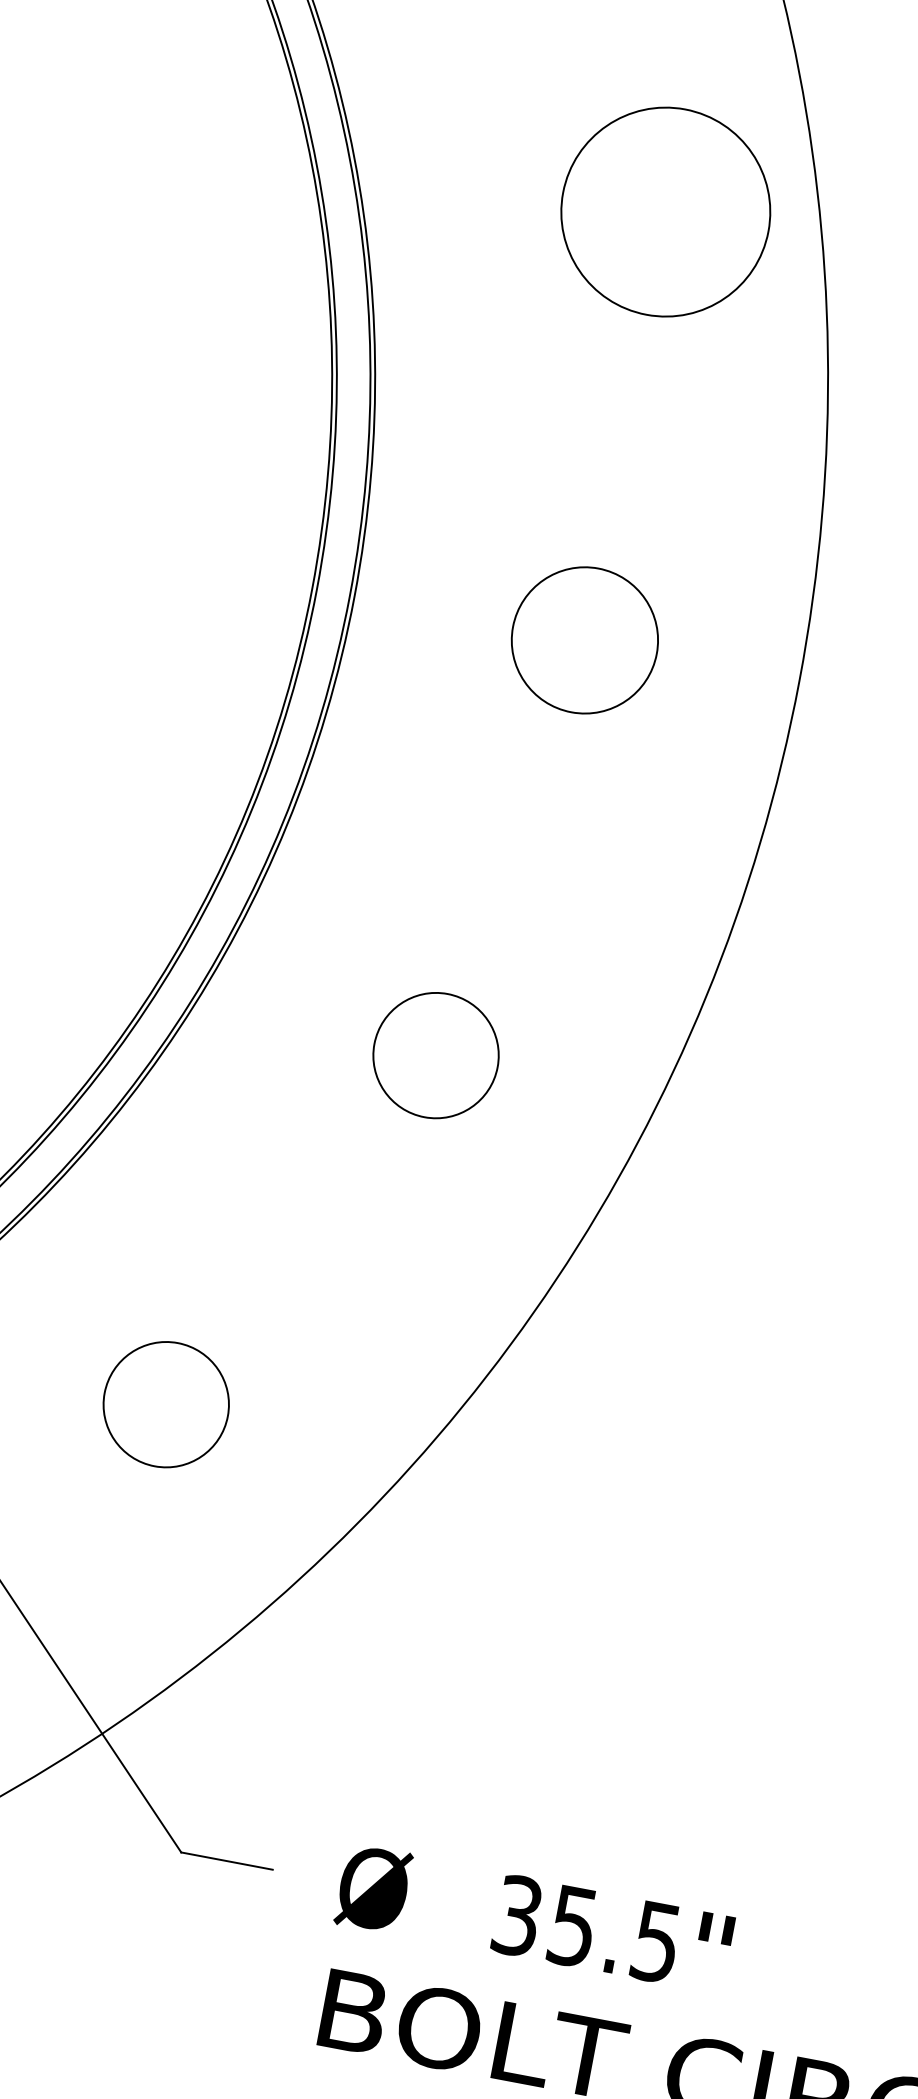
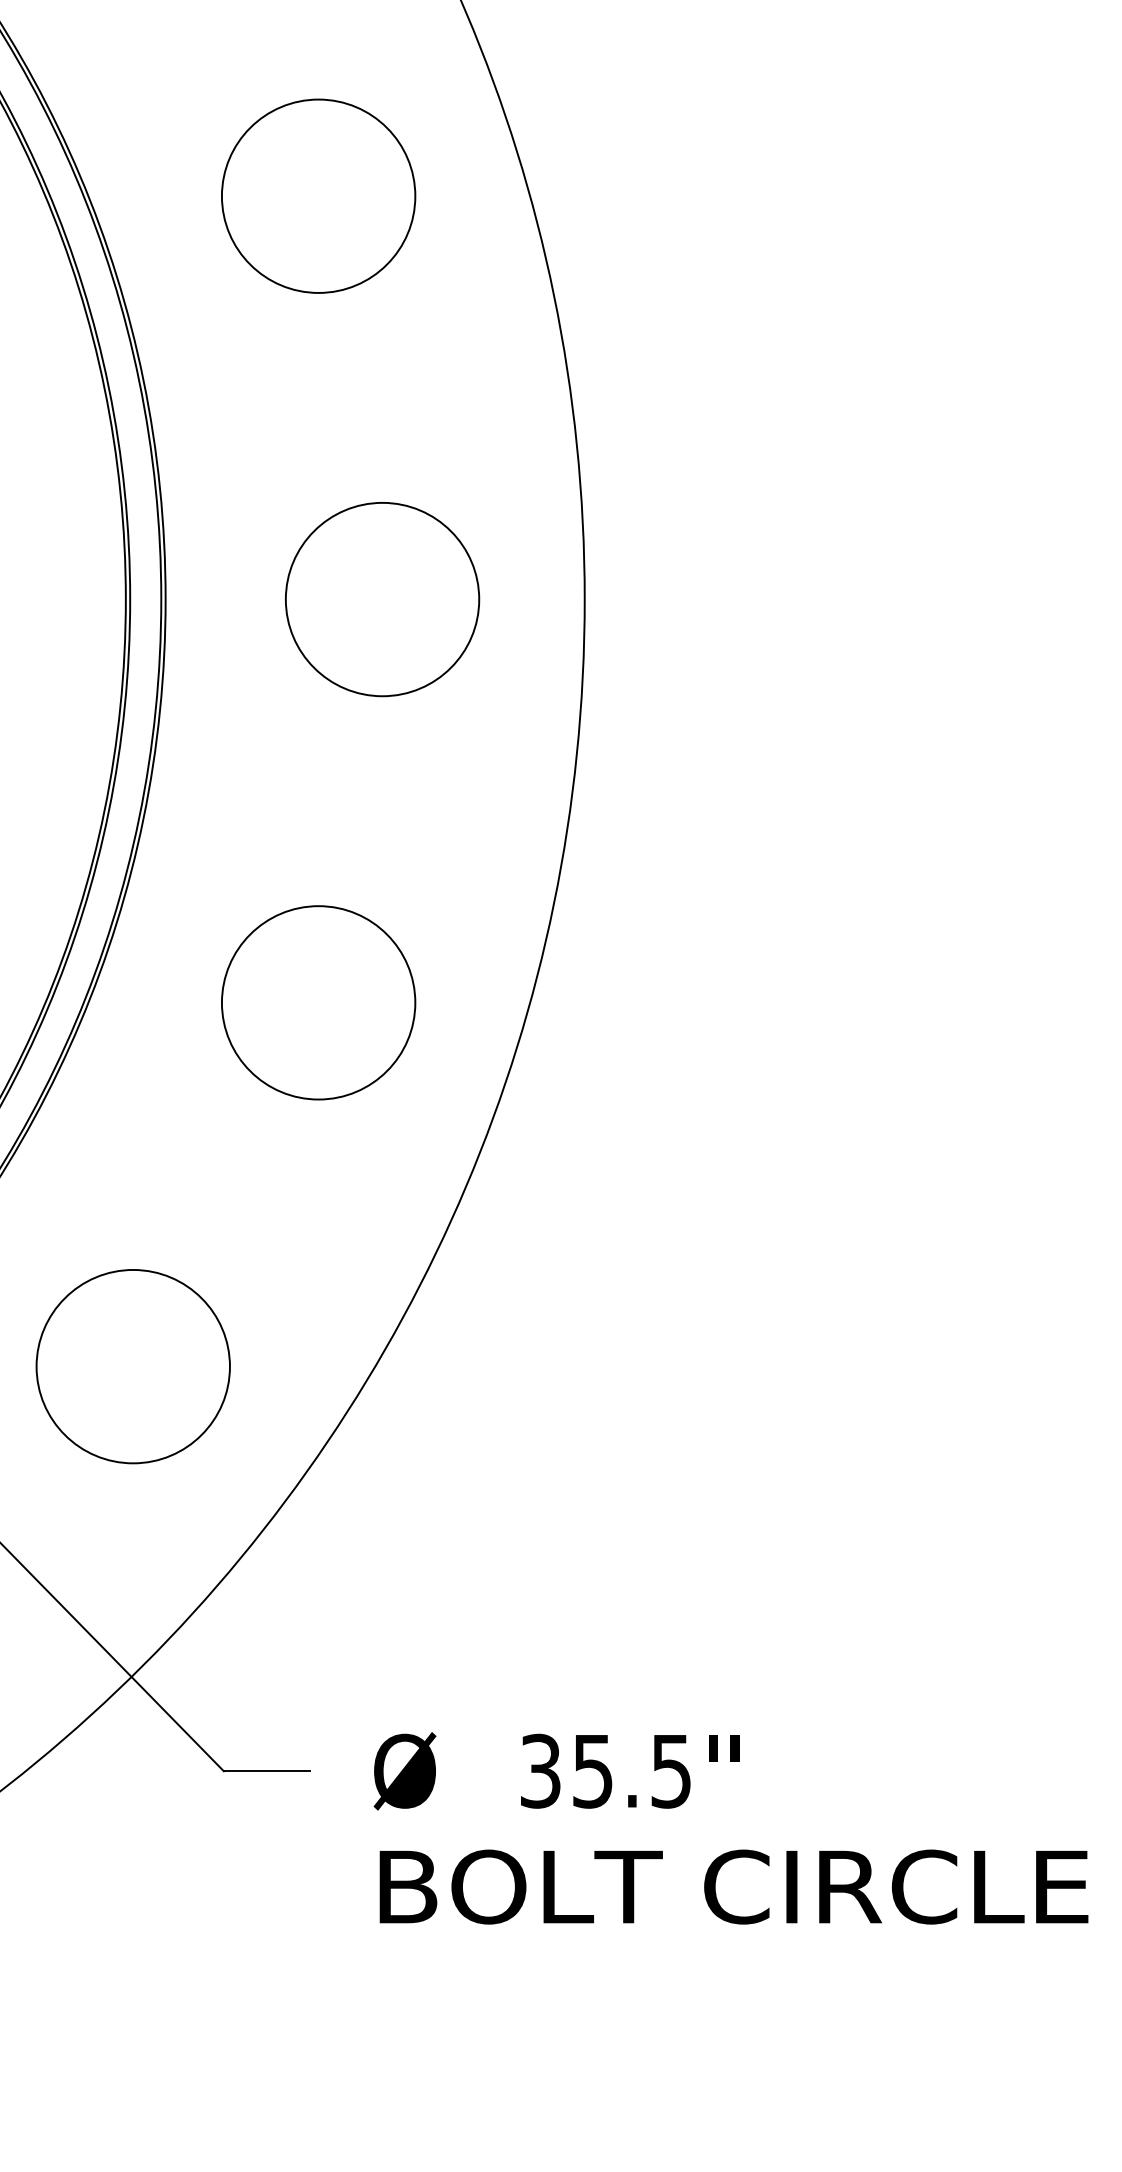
circle: (665, 211) -> (318, 195), moved
circle: (584, 640) -> (382, 599), size x1.43
circle: (435, 1055) -> (318, 1002), size x1.67
circle: (165, 1404) -> (132, 1366), size x1.67

